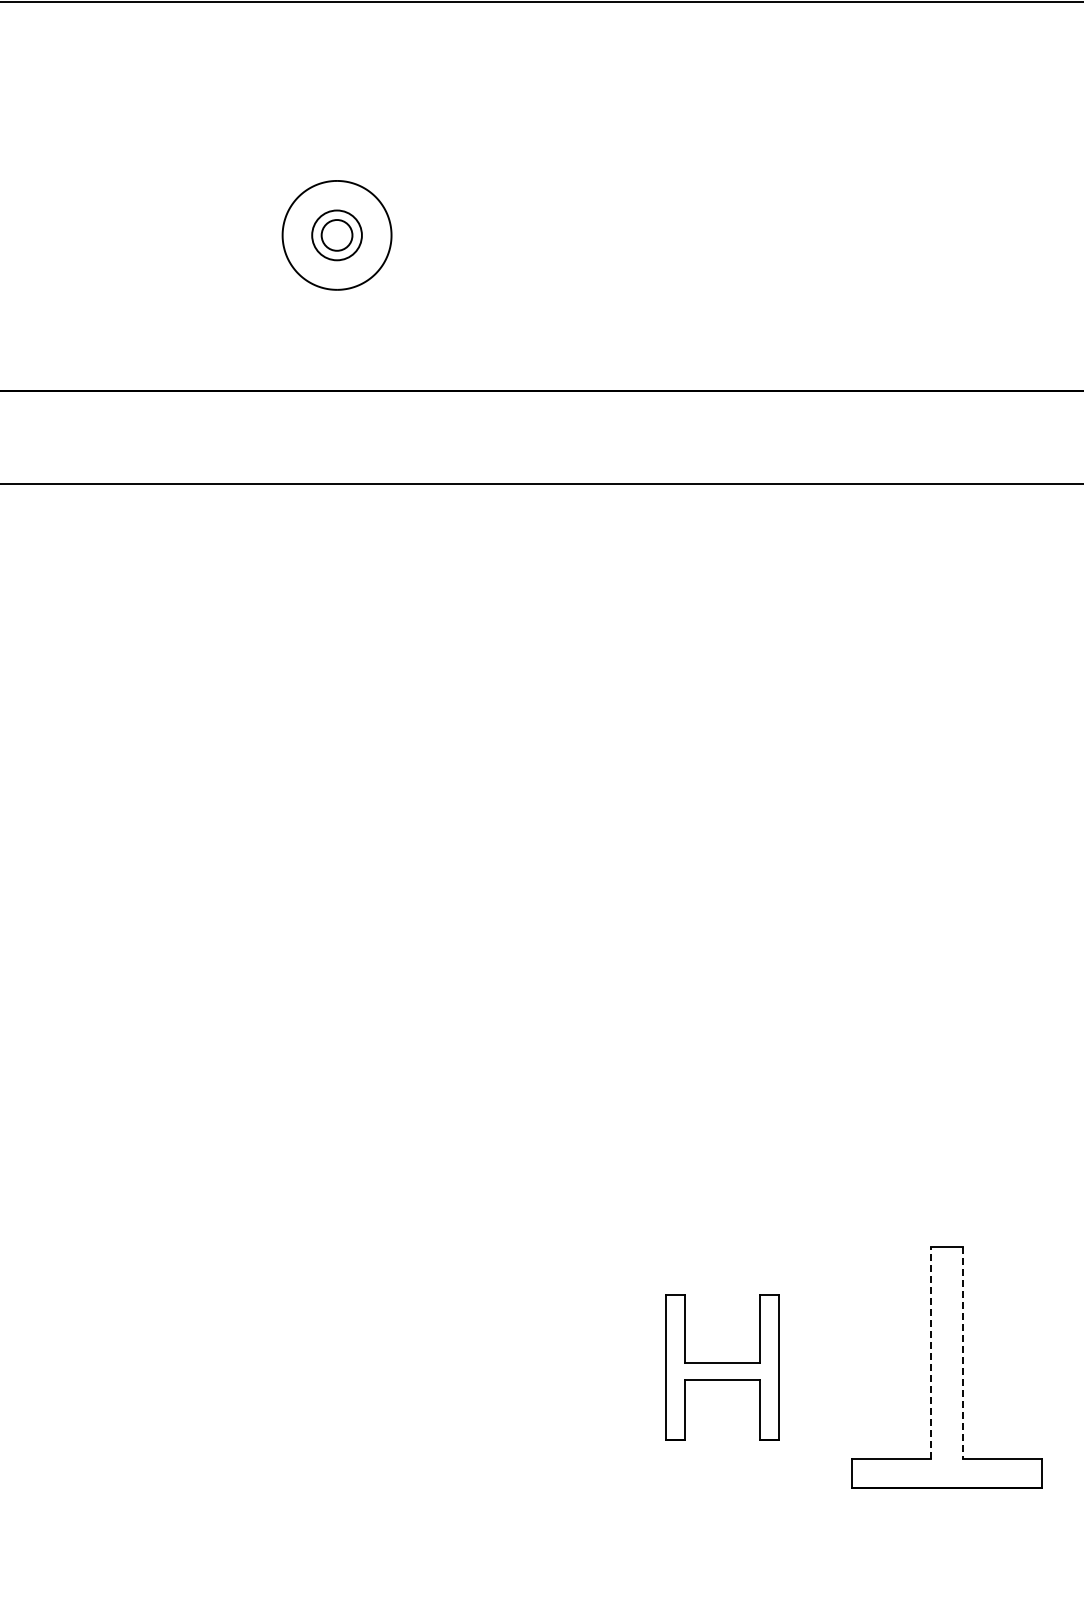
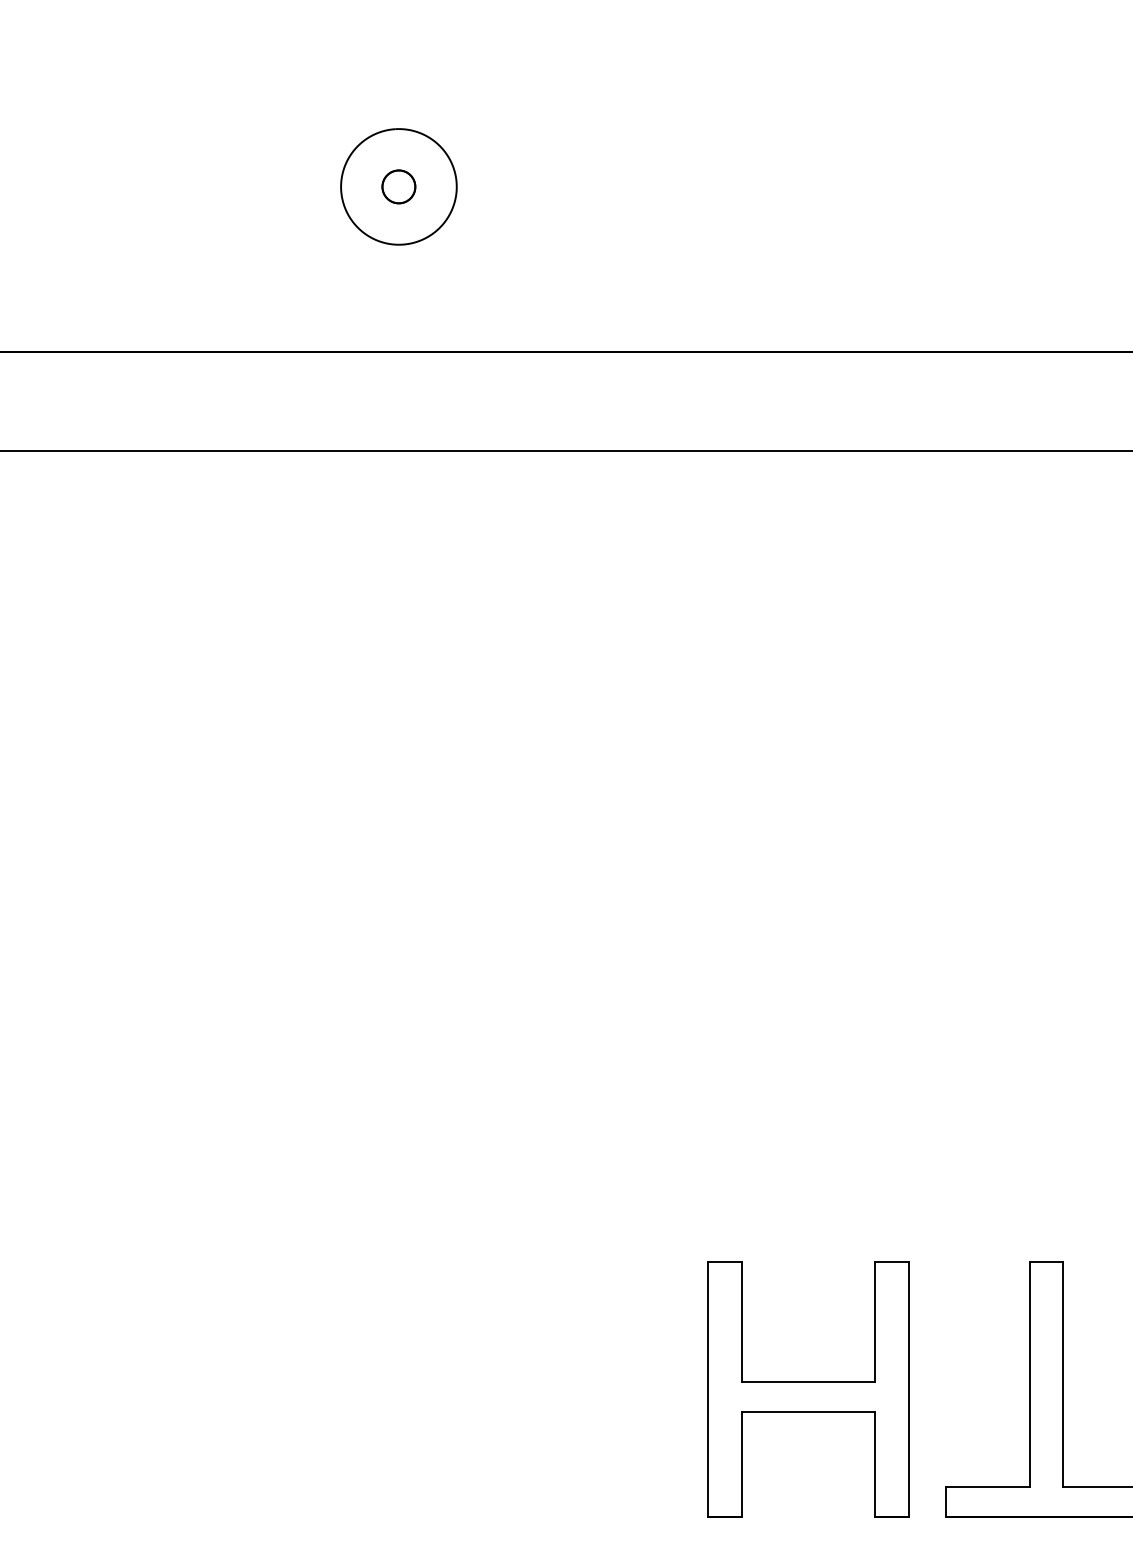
circle: (336, 234) -> (398, 185), size x0.62
line: (930, 1352) -> (1029, 1373), dashed -> solid
line: (962, 1353) -> (1063, 1374), dashed -> solid
part: (722, 1367) -> (808, 1389), size x1.67

